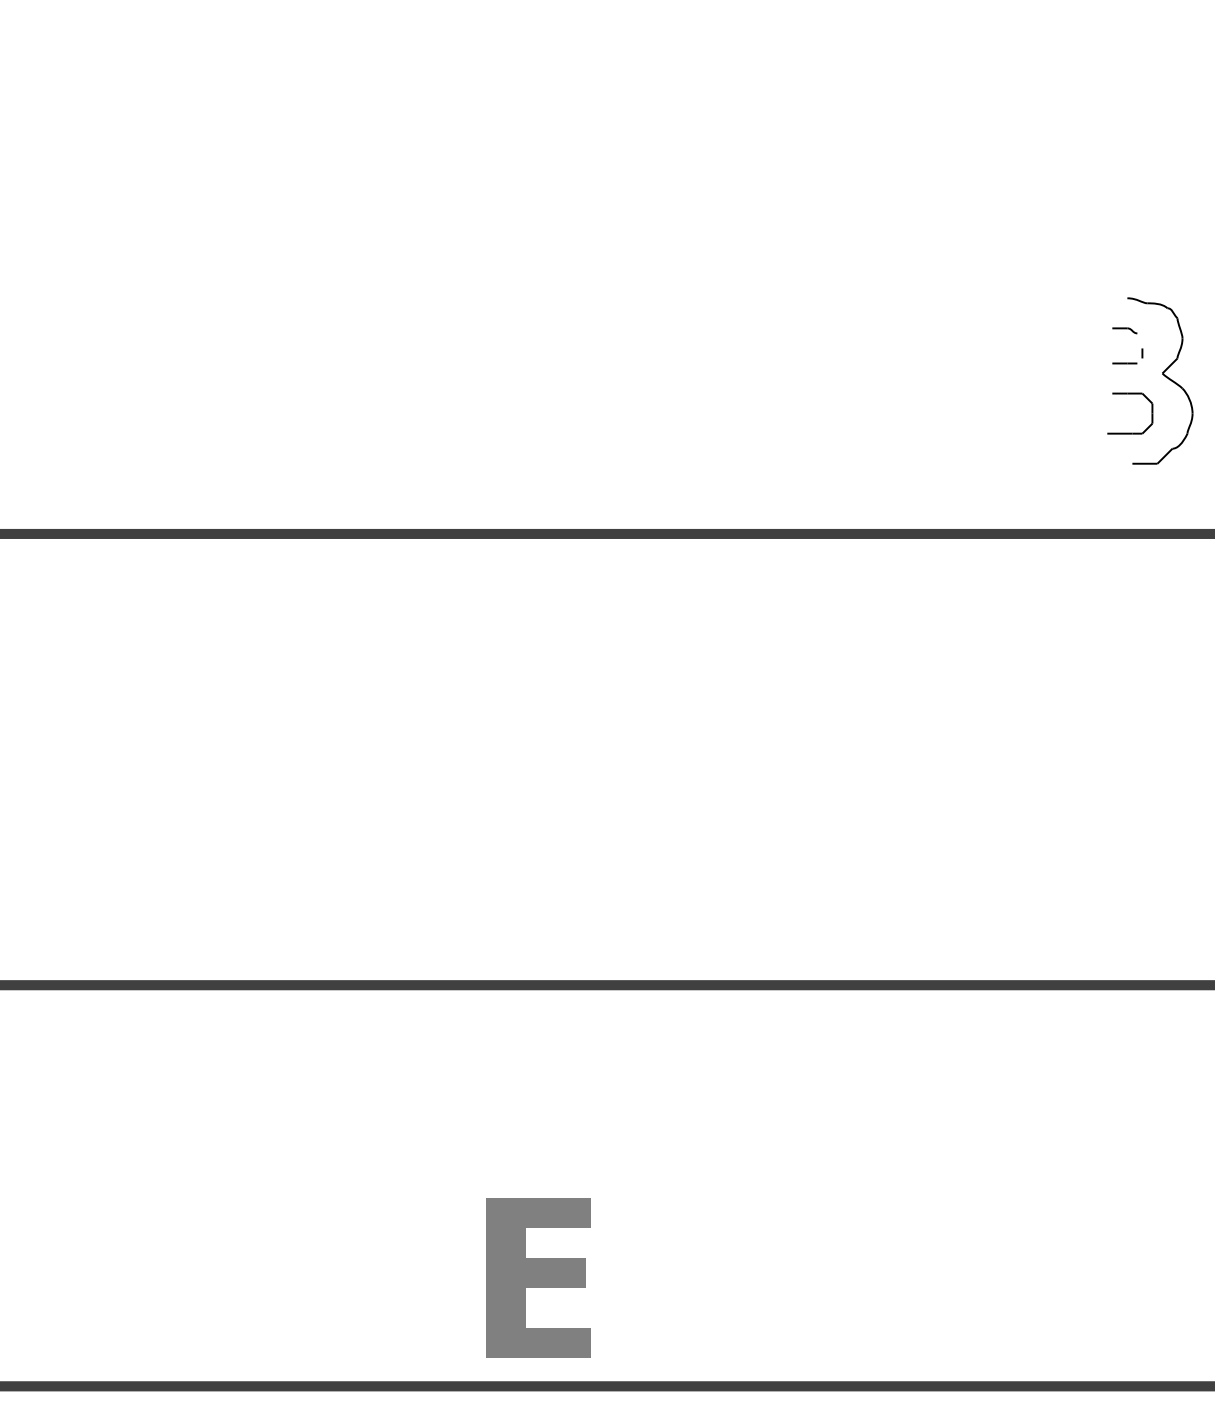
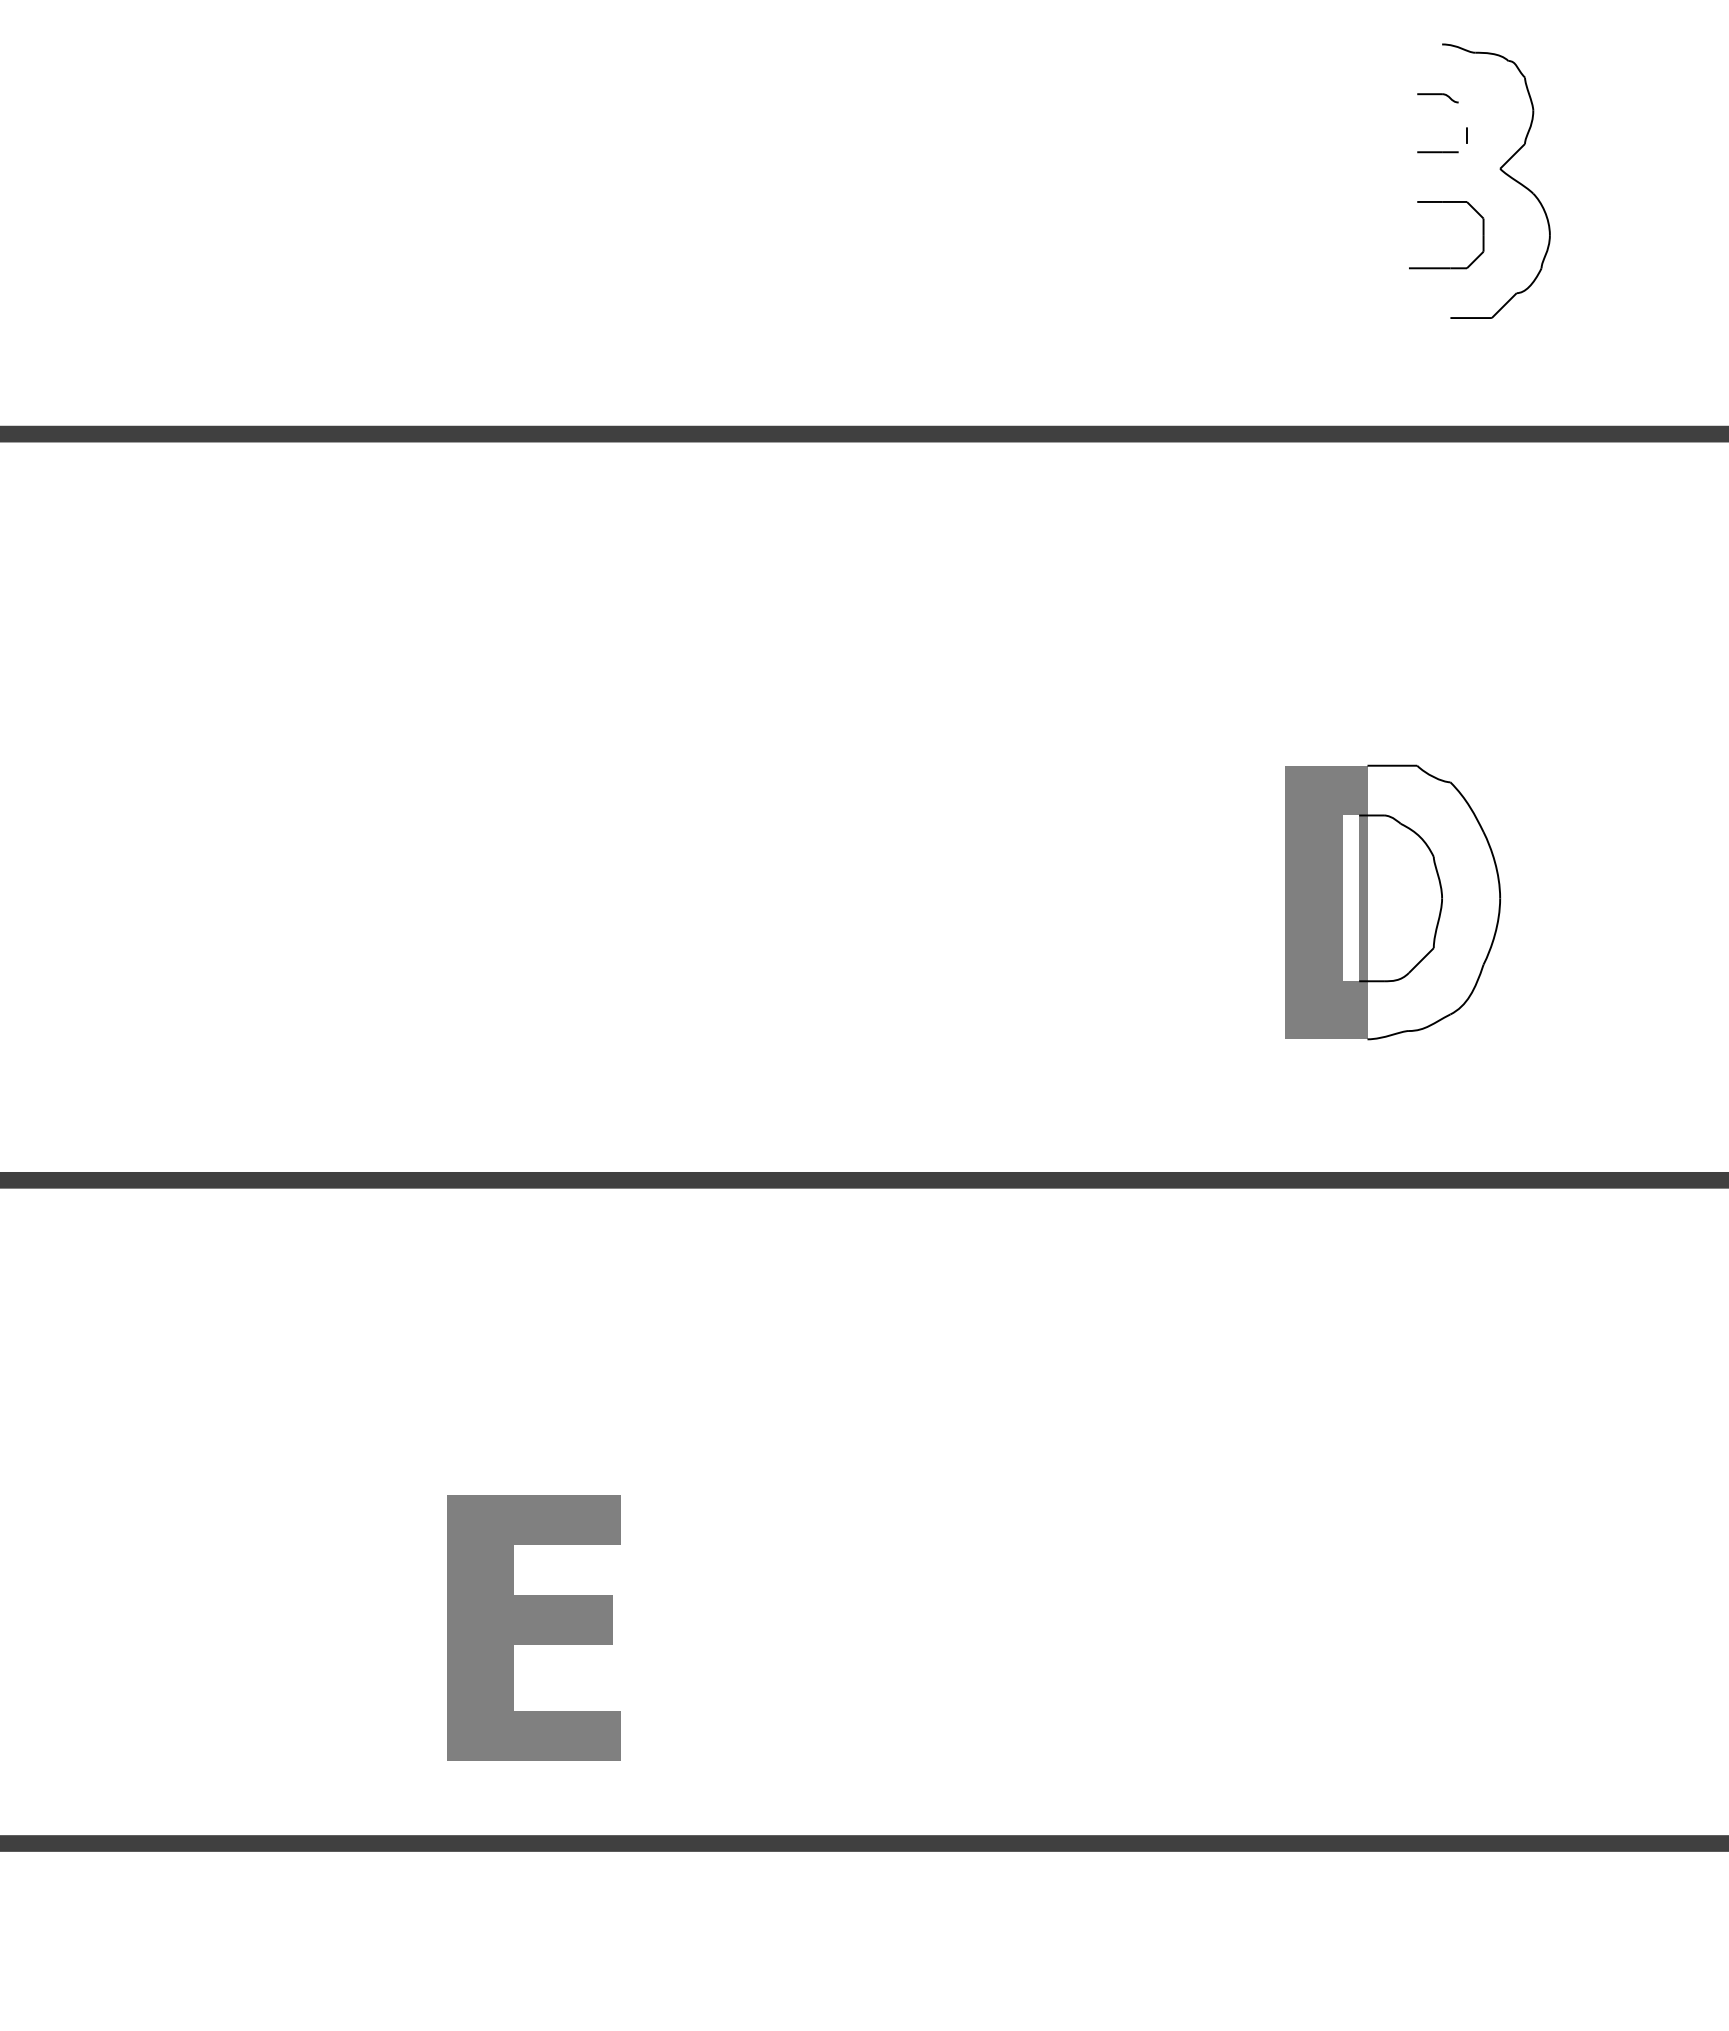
part: (1097, 816) -> (1392, 901), added
part: (538, 1277) -> (534, 1627), moved

